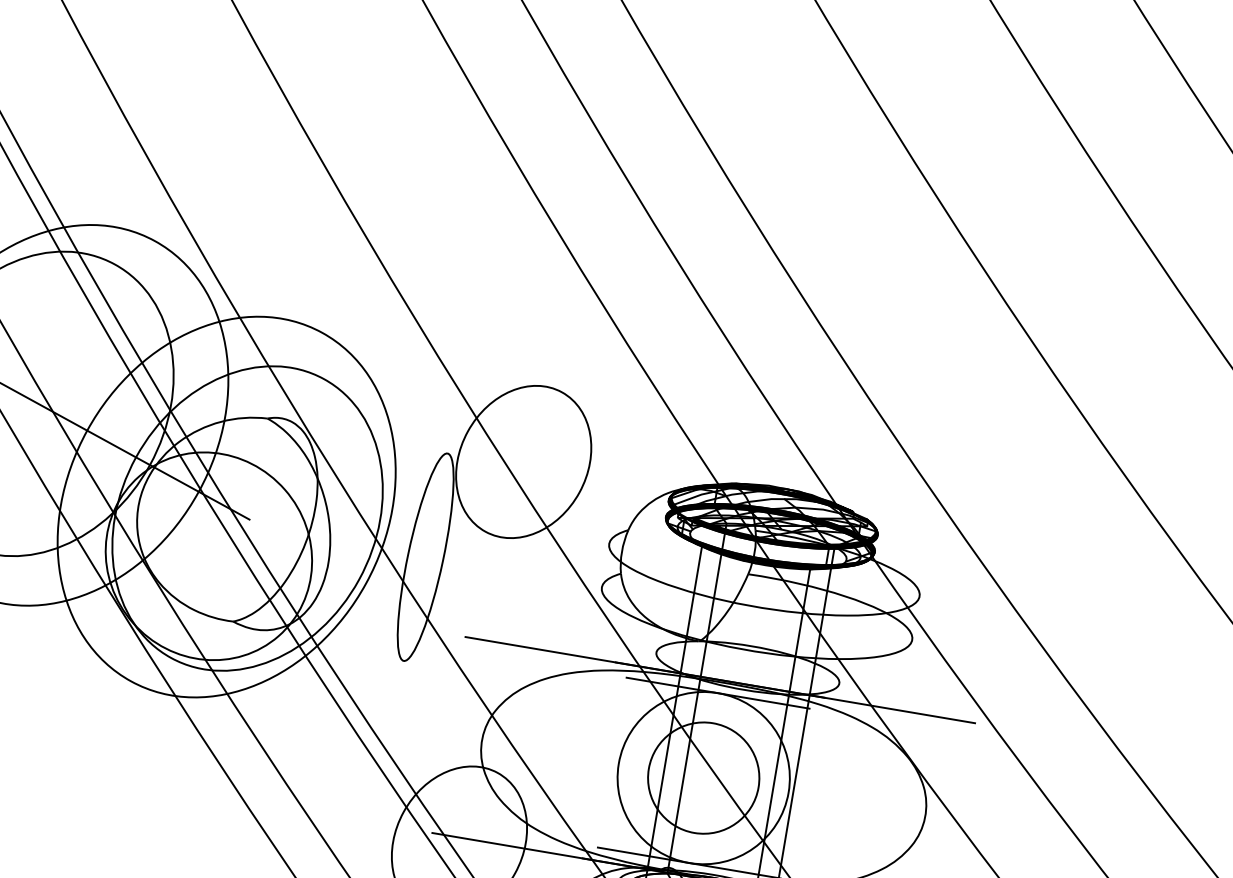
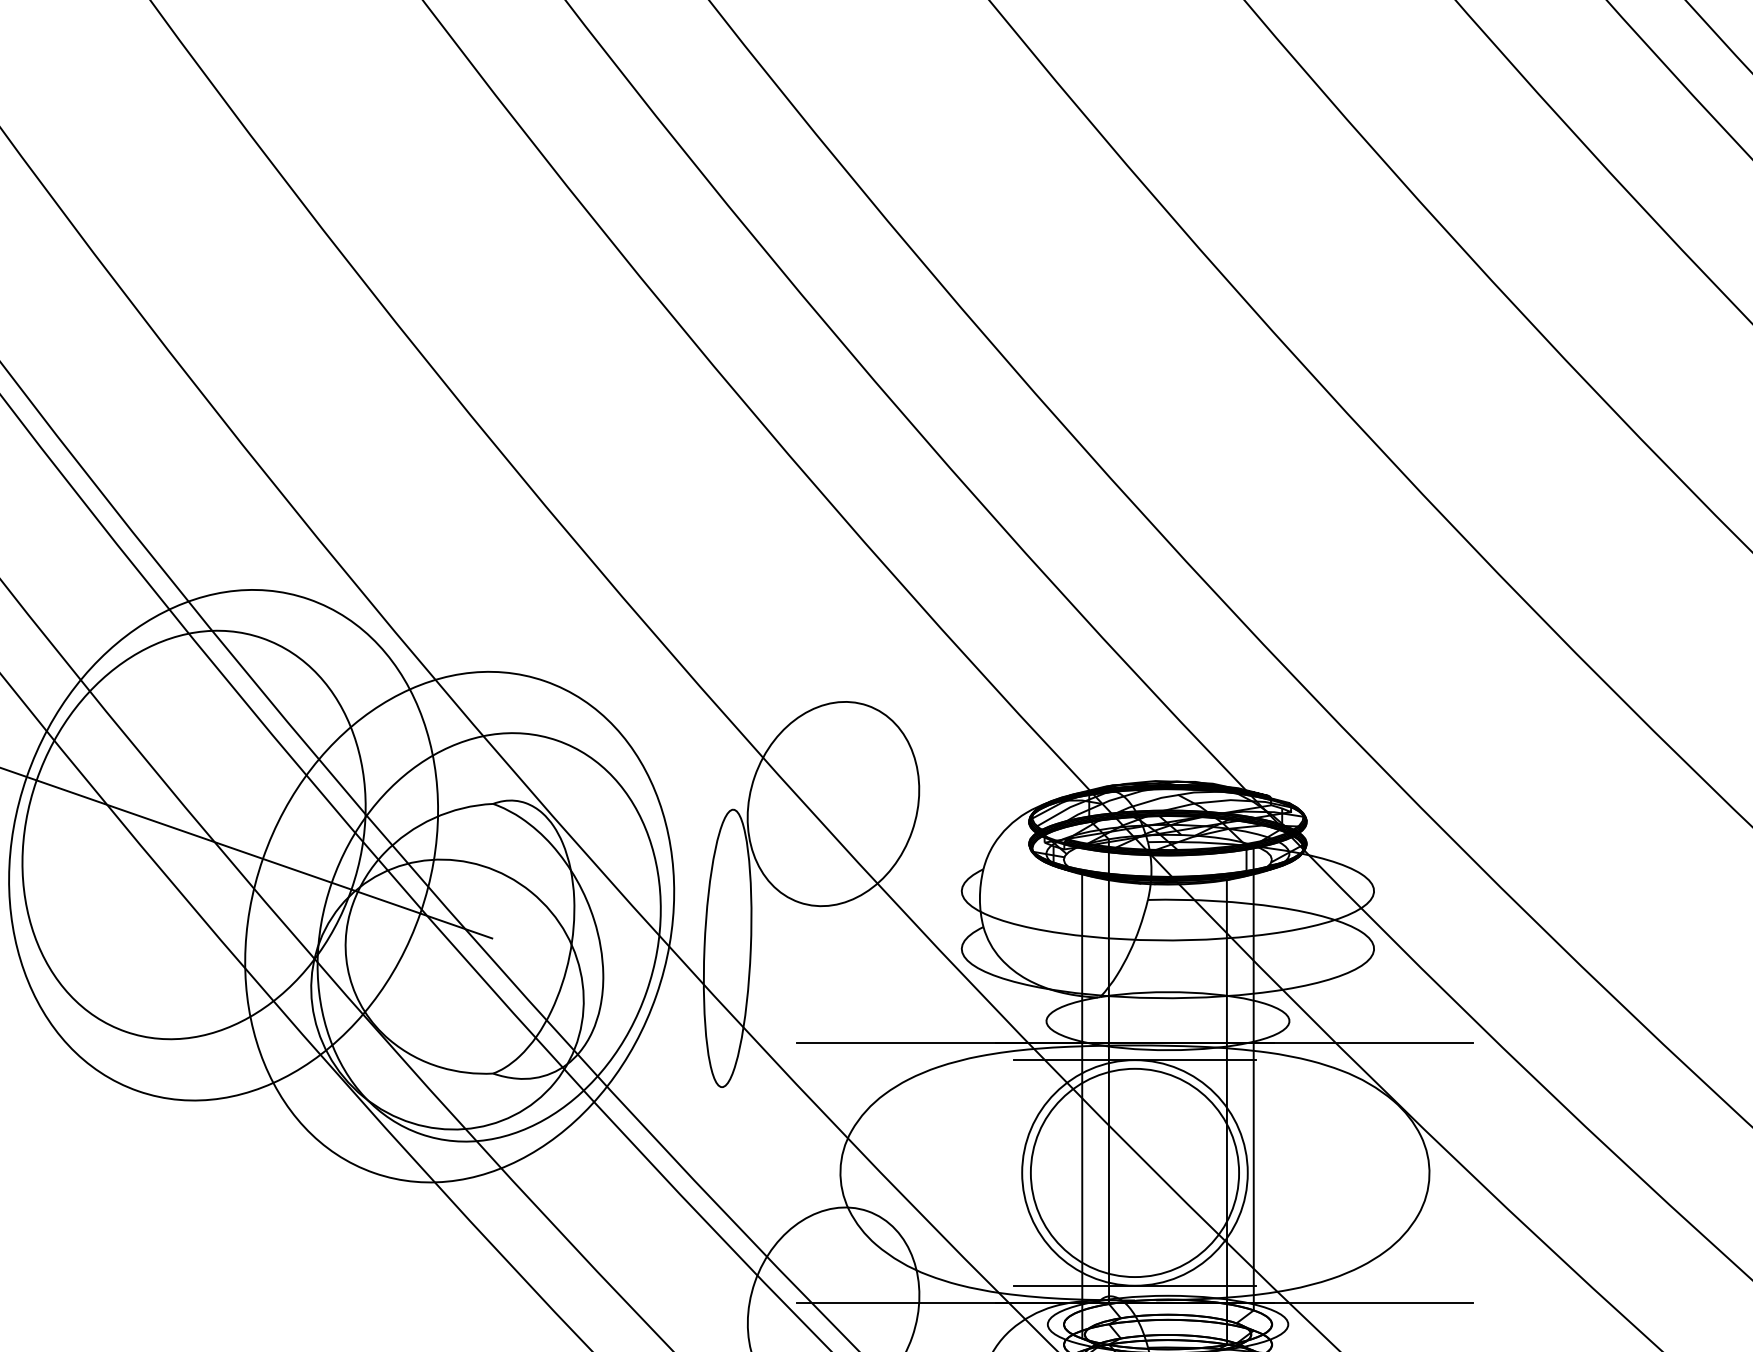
circle: (703, 777) -> (1134, 1172), size x1.43

